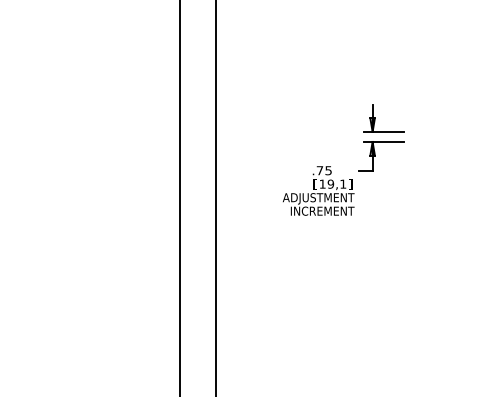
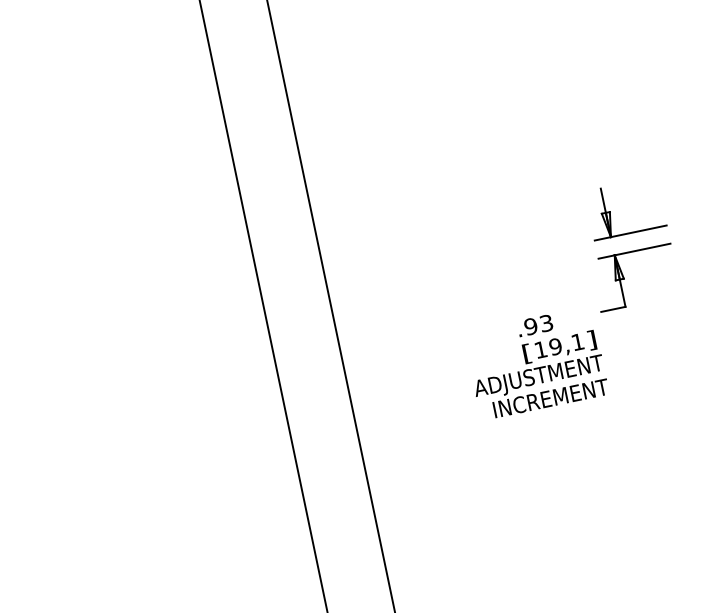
text: (323, 170) -> (537, 324), .75 -> .93

